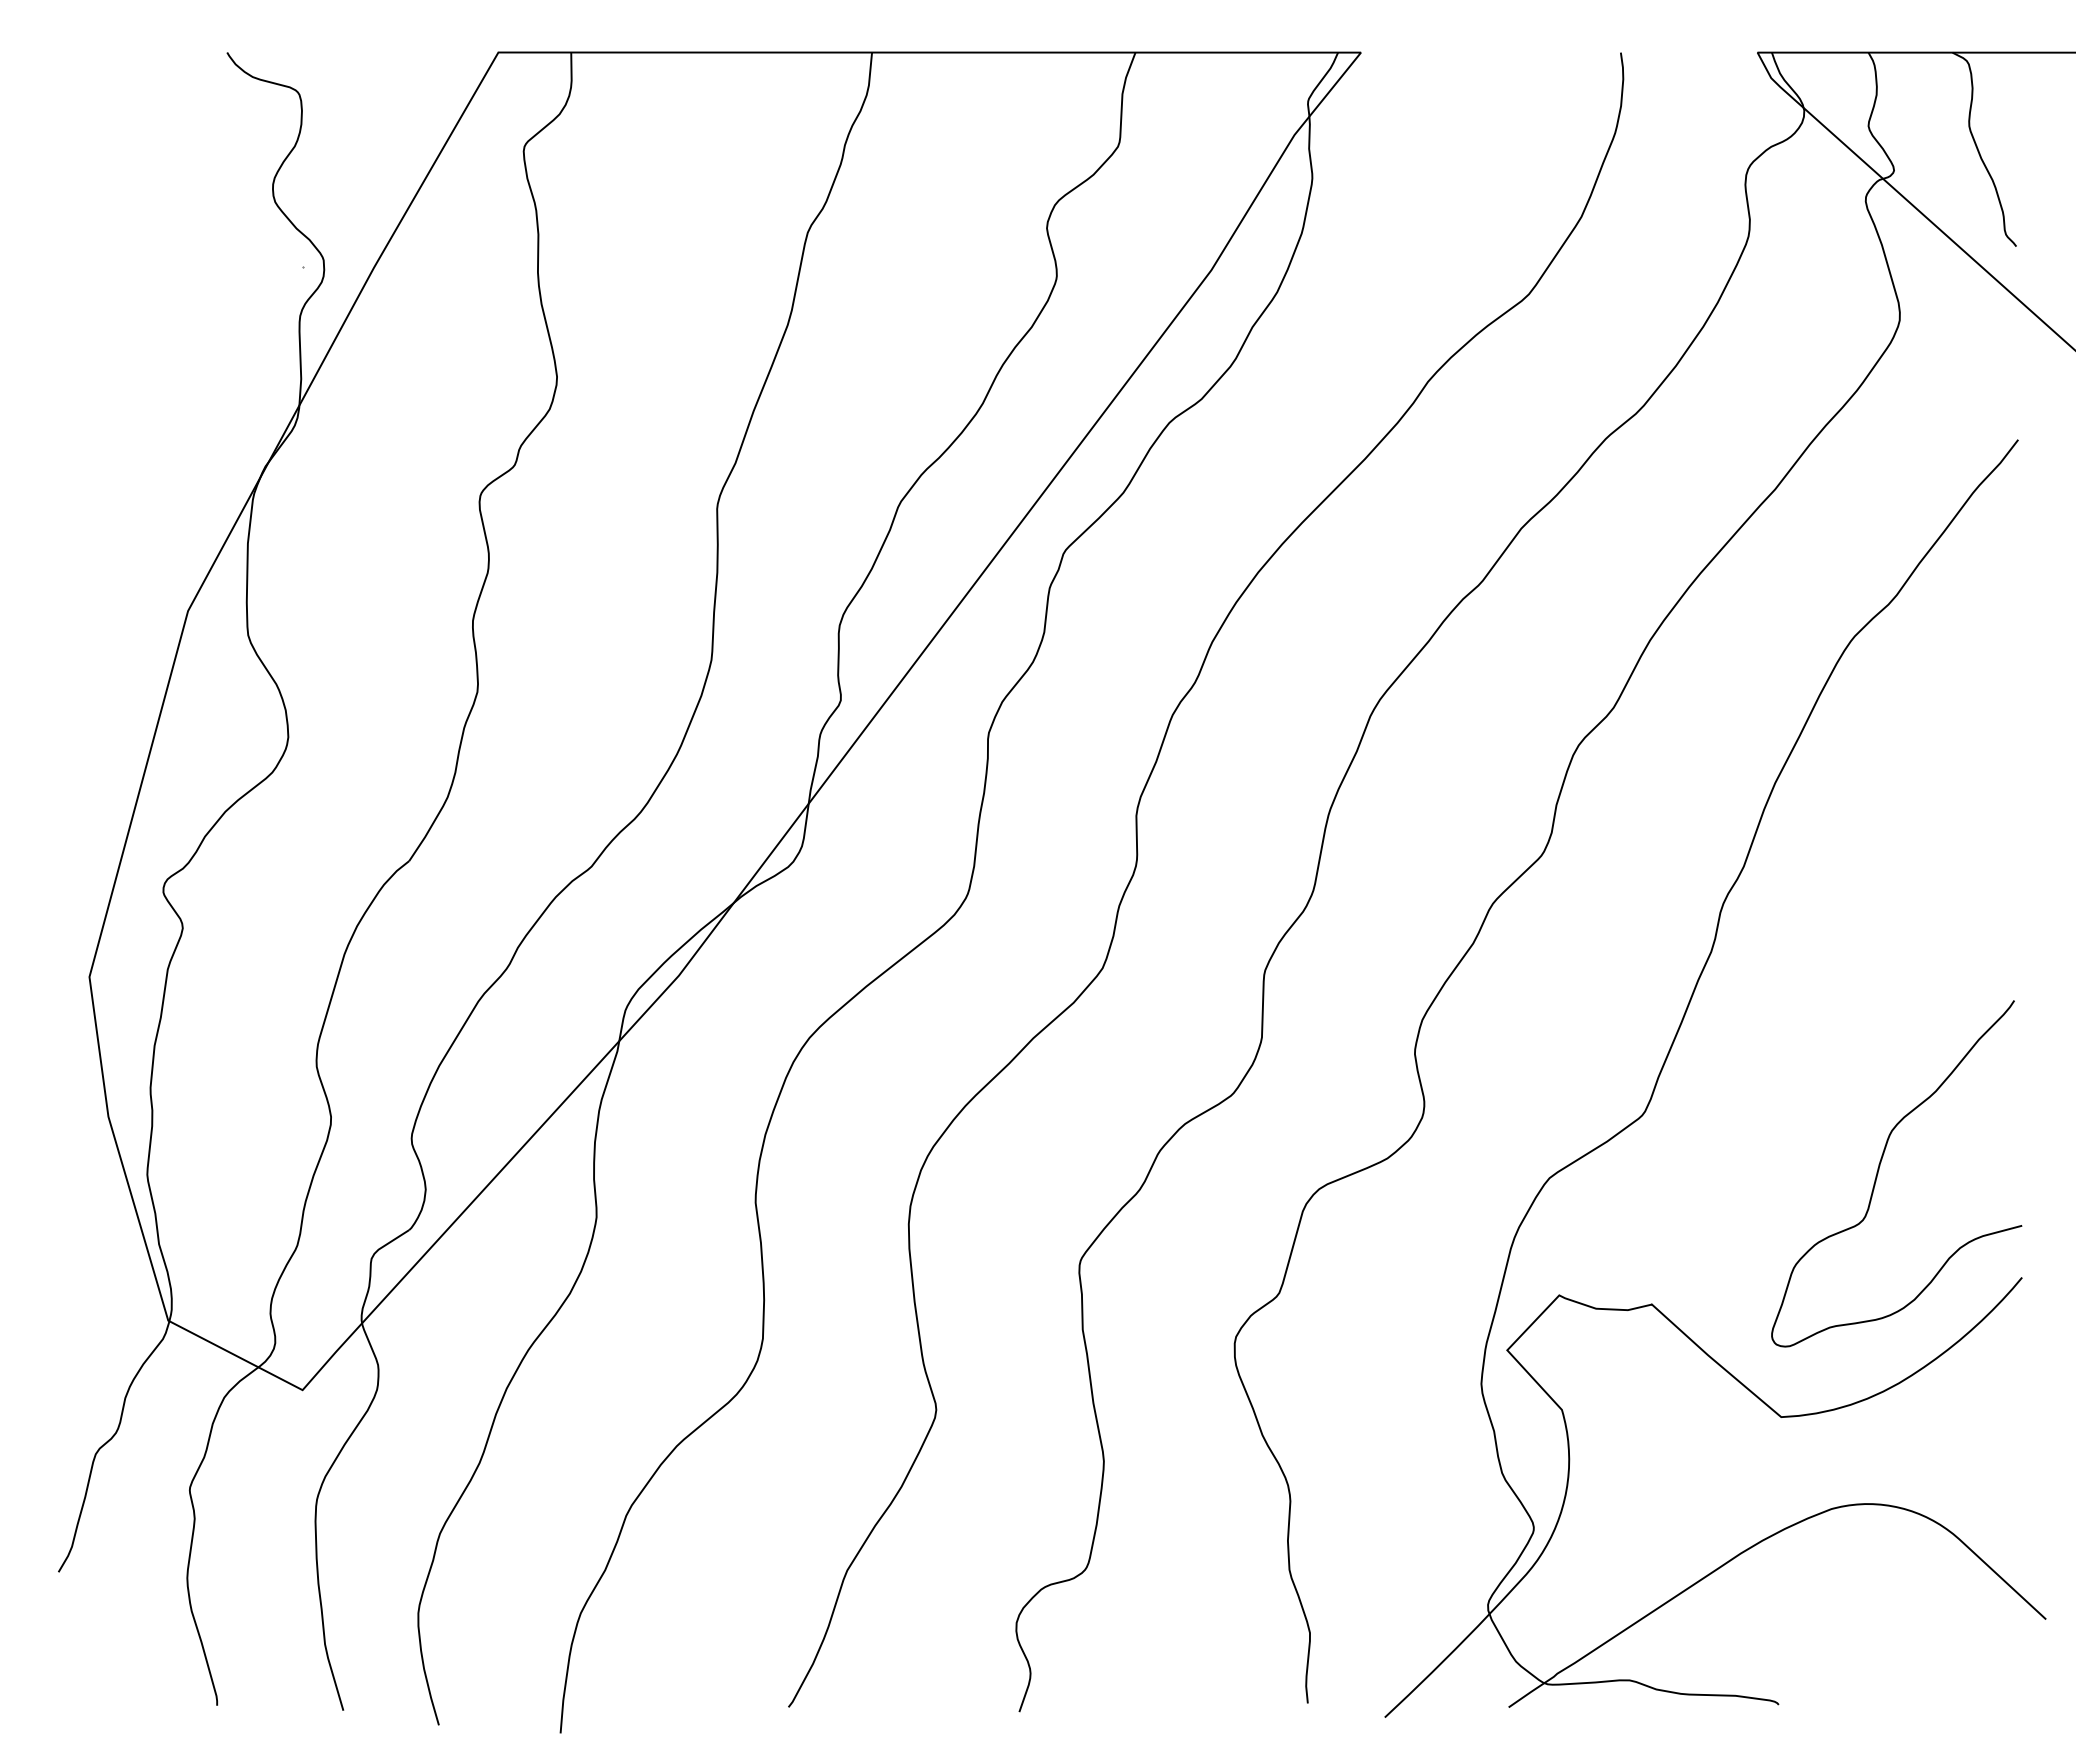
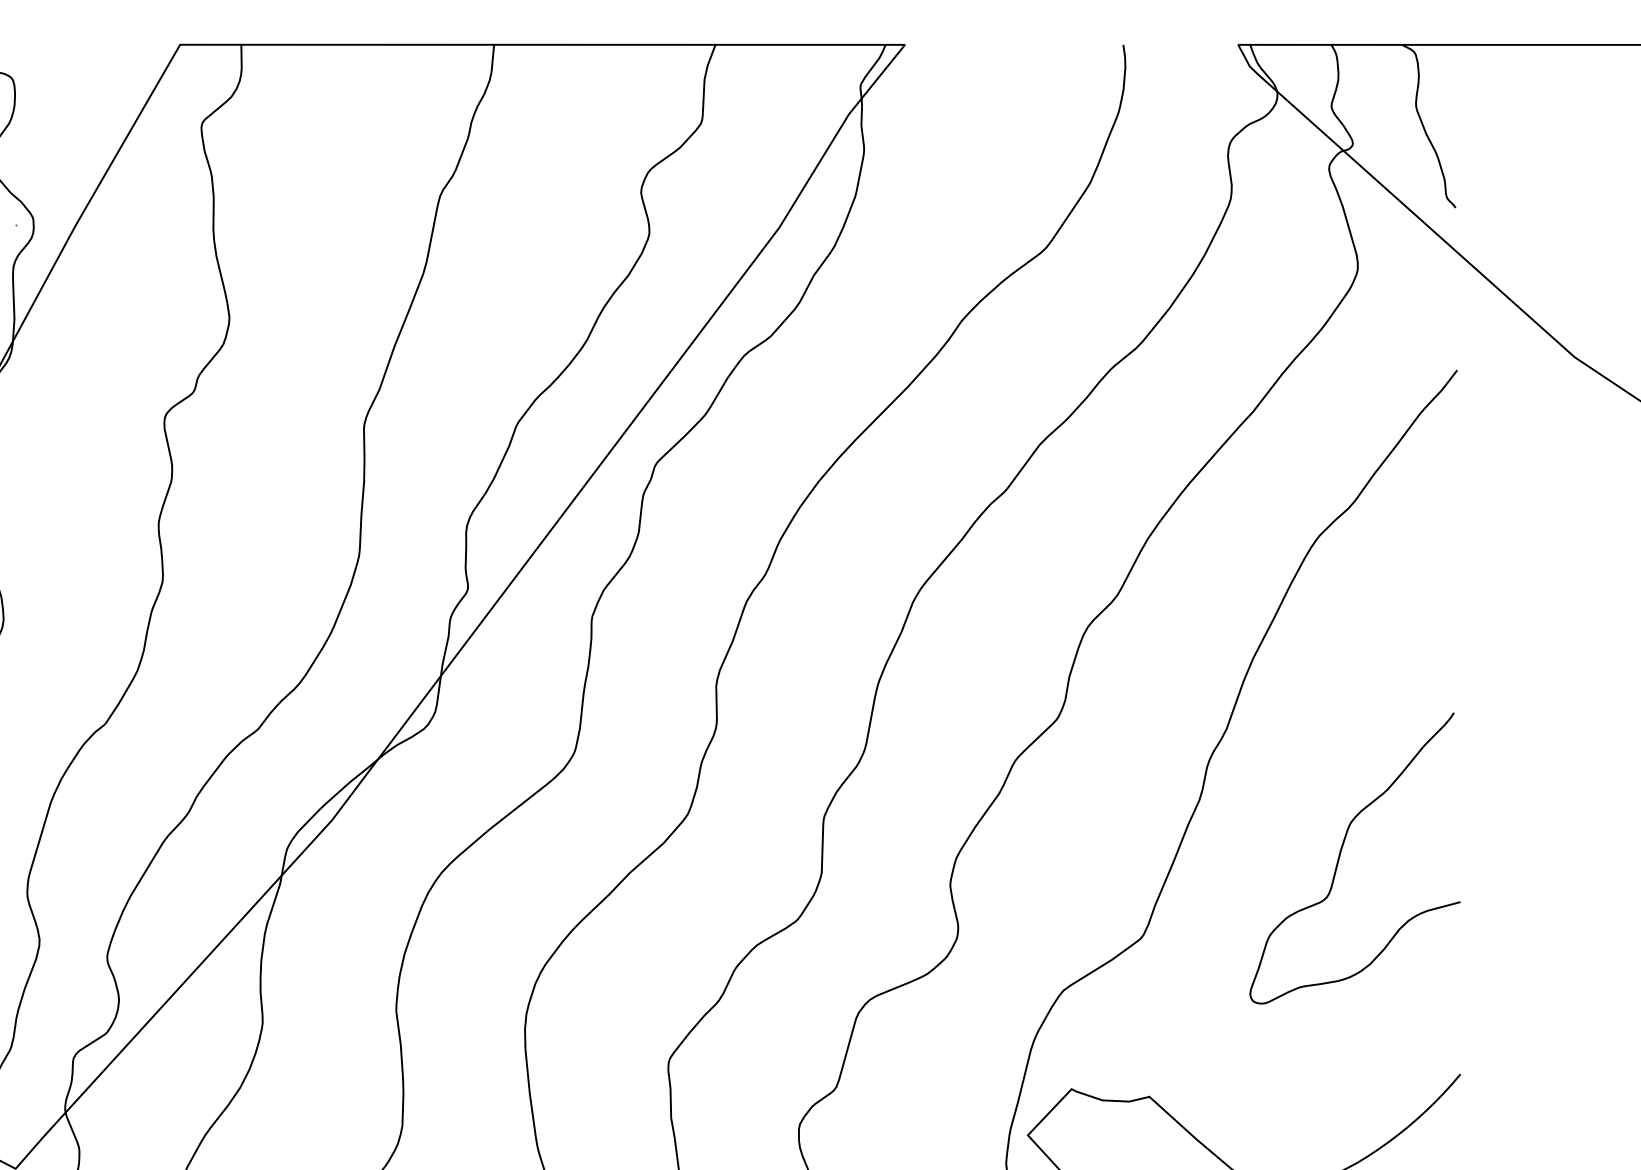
curve: (1879, 1170) -> (1340, 855), moved

